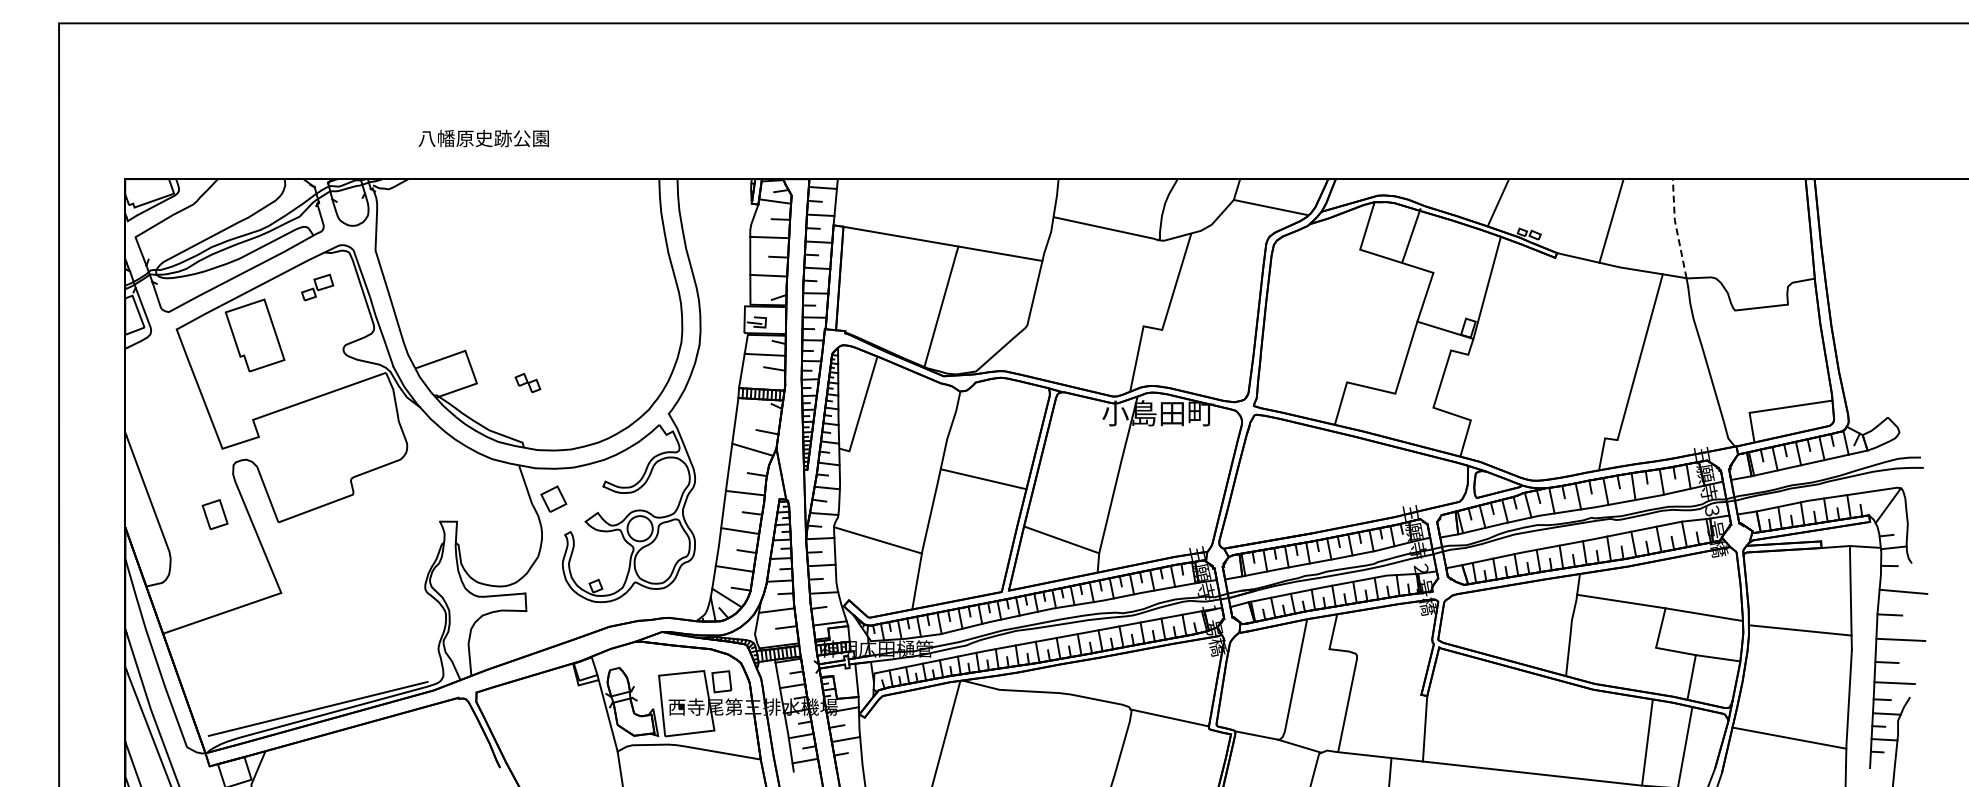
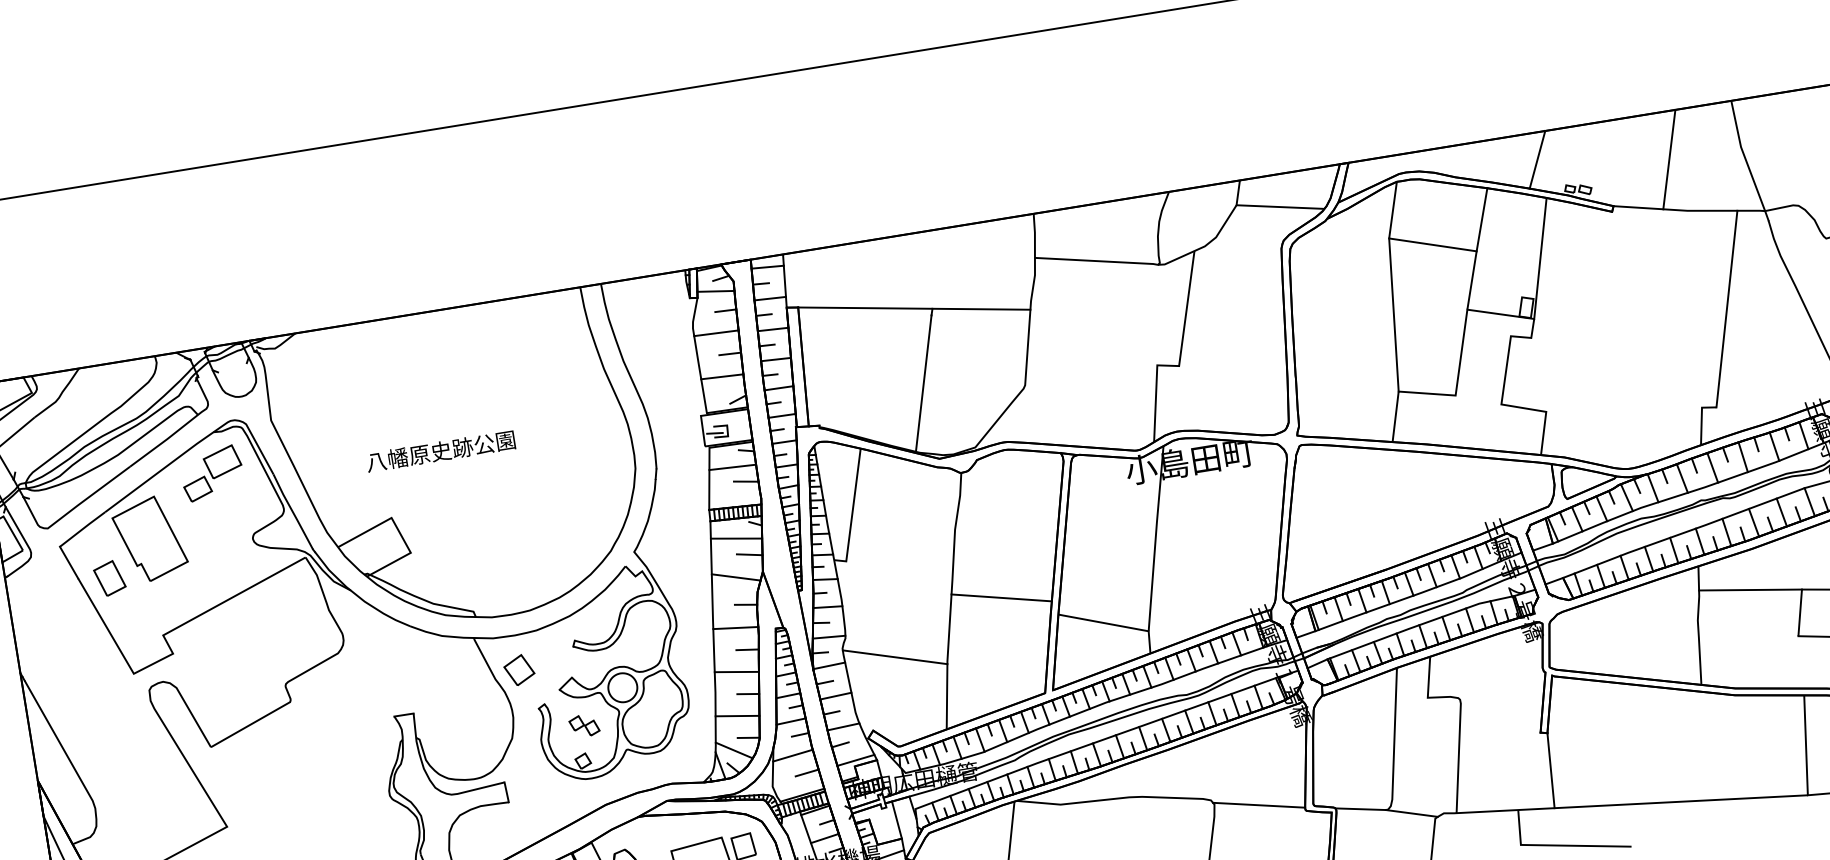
text: (483, 138) -> (440, 451), moved
line: (1676, 227) -> (1744, 155), dashed -> solid
line: (1411, 235) -> (1482, 219), moved
part: (317, 287) -> (212, 473), size x1.67
line: (1353, 315) -> (1393, 314), added
part: (527, 382) -> (583, 725), moved
line: (758, 416) -> (736, 538), added
line: (983, 479) -> (1001, 598), moved
part: (214, 514) -> (109, 578), moved

